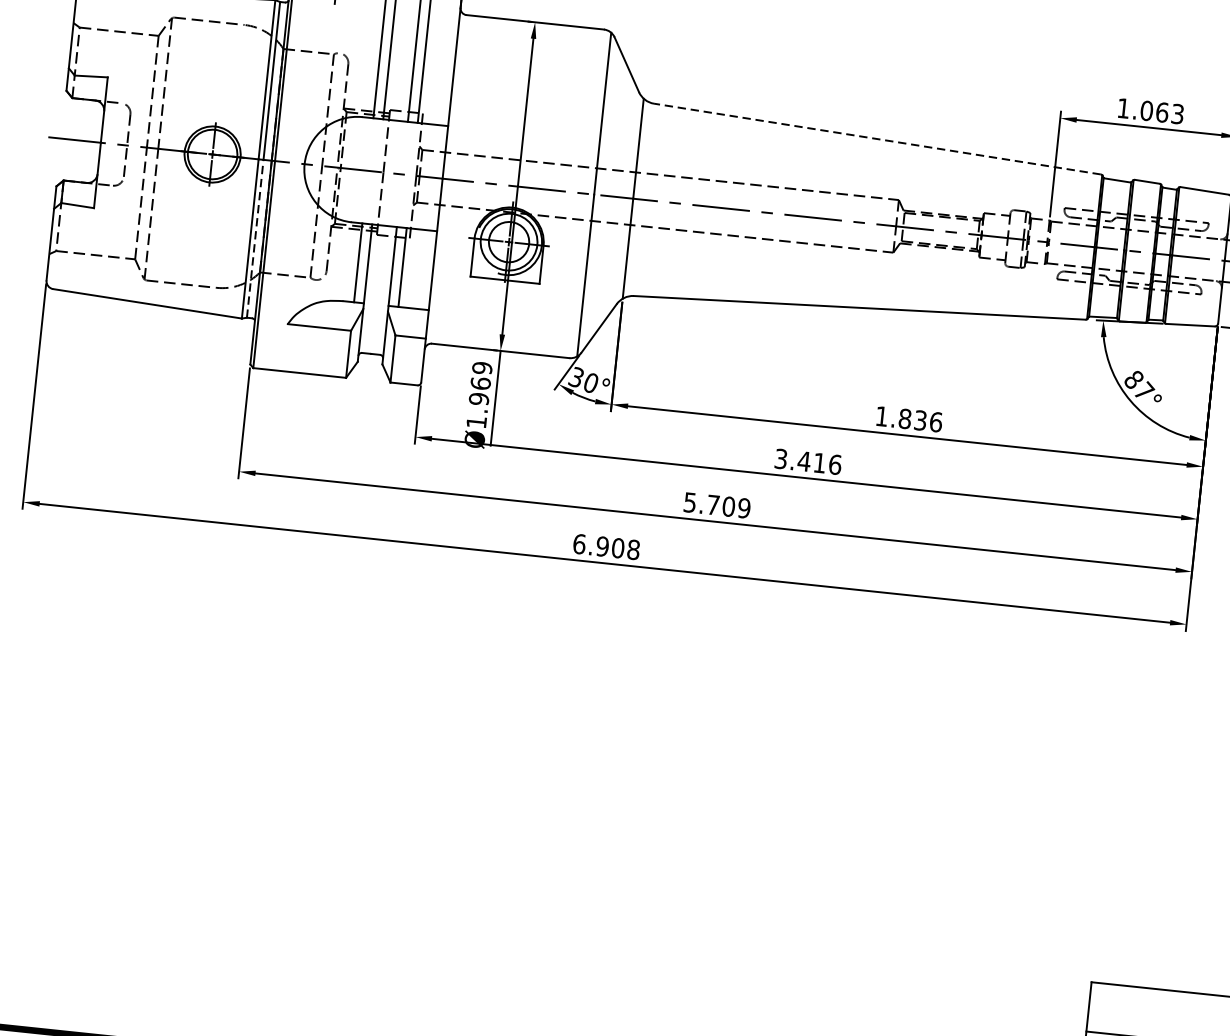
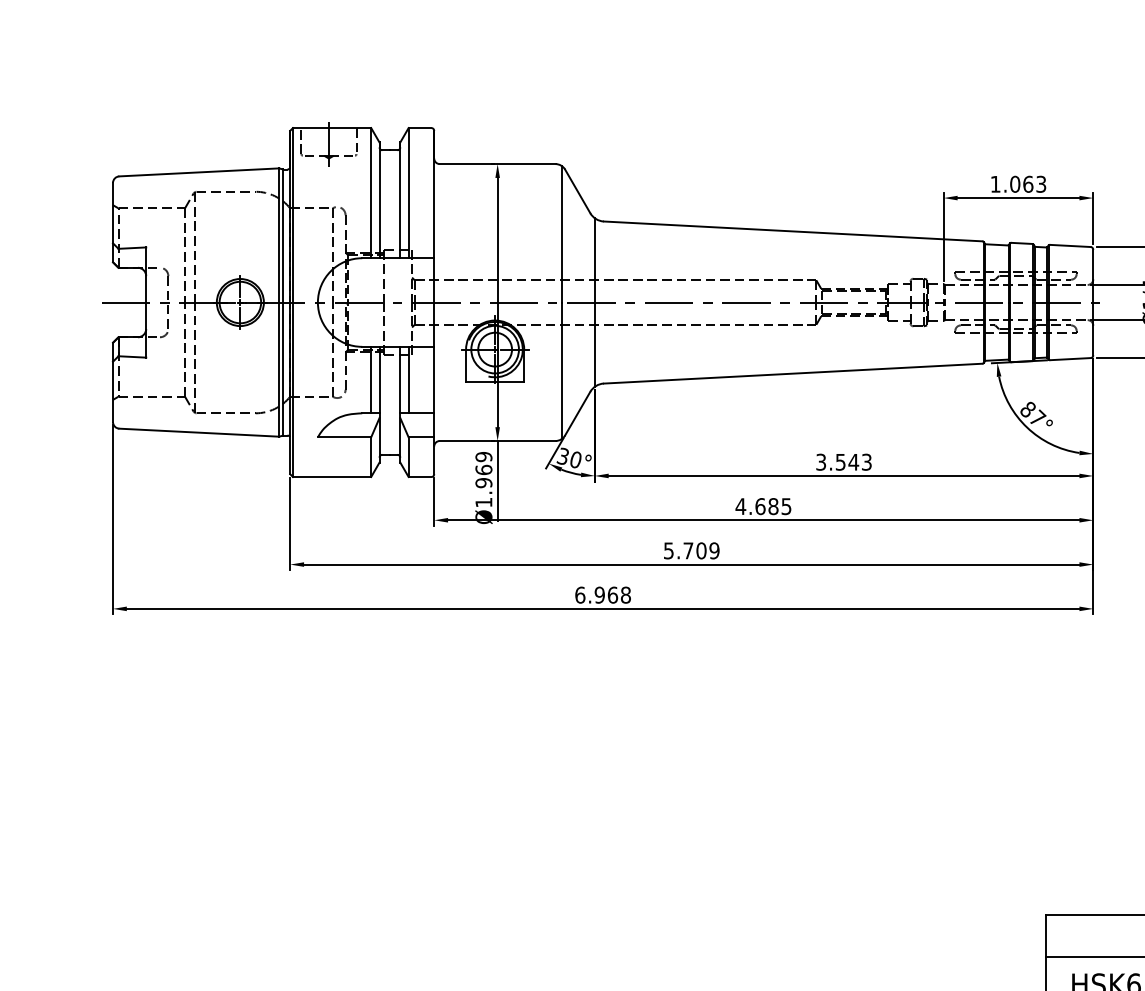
line: (877, 139) -> (793, 231), dashed -> solid
line: (255, 239) -> (283, 369), dashed -> solid
text: (909, 418) -> (844, 461), 1.836 -> 3.543
text: (807, 461) -> (763, 506), 3.416 -> 4.685
text: (617, 547) -> (612, 594), 6.908 -> 6.968

